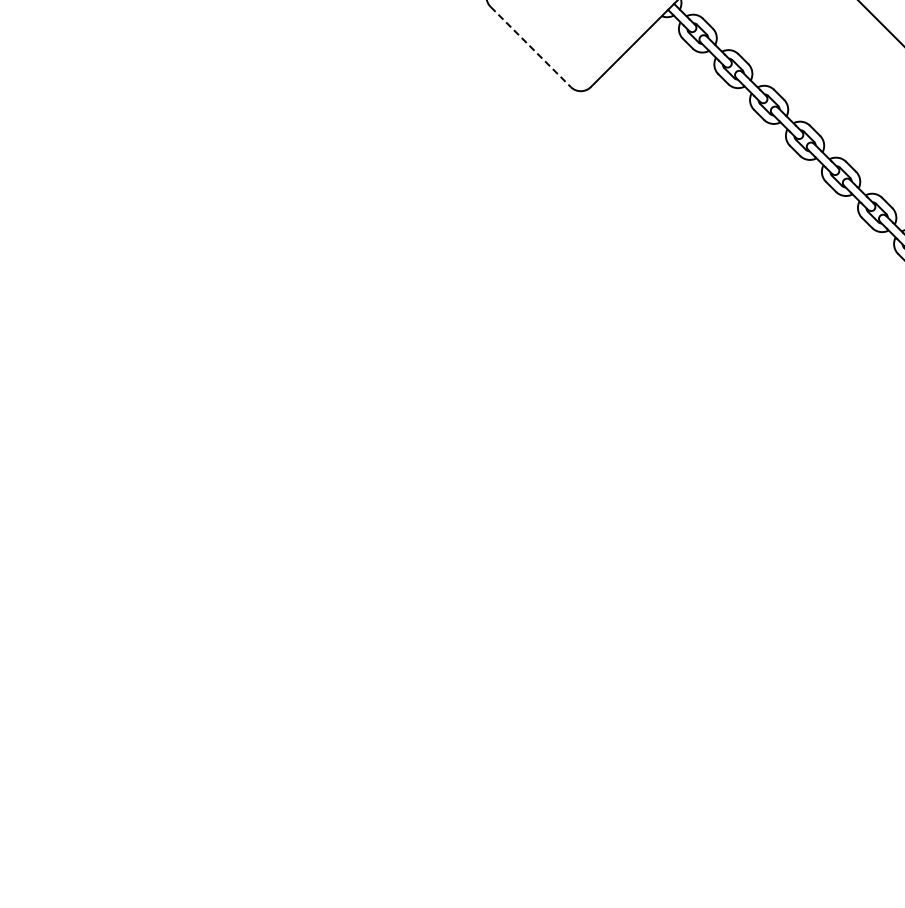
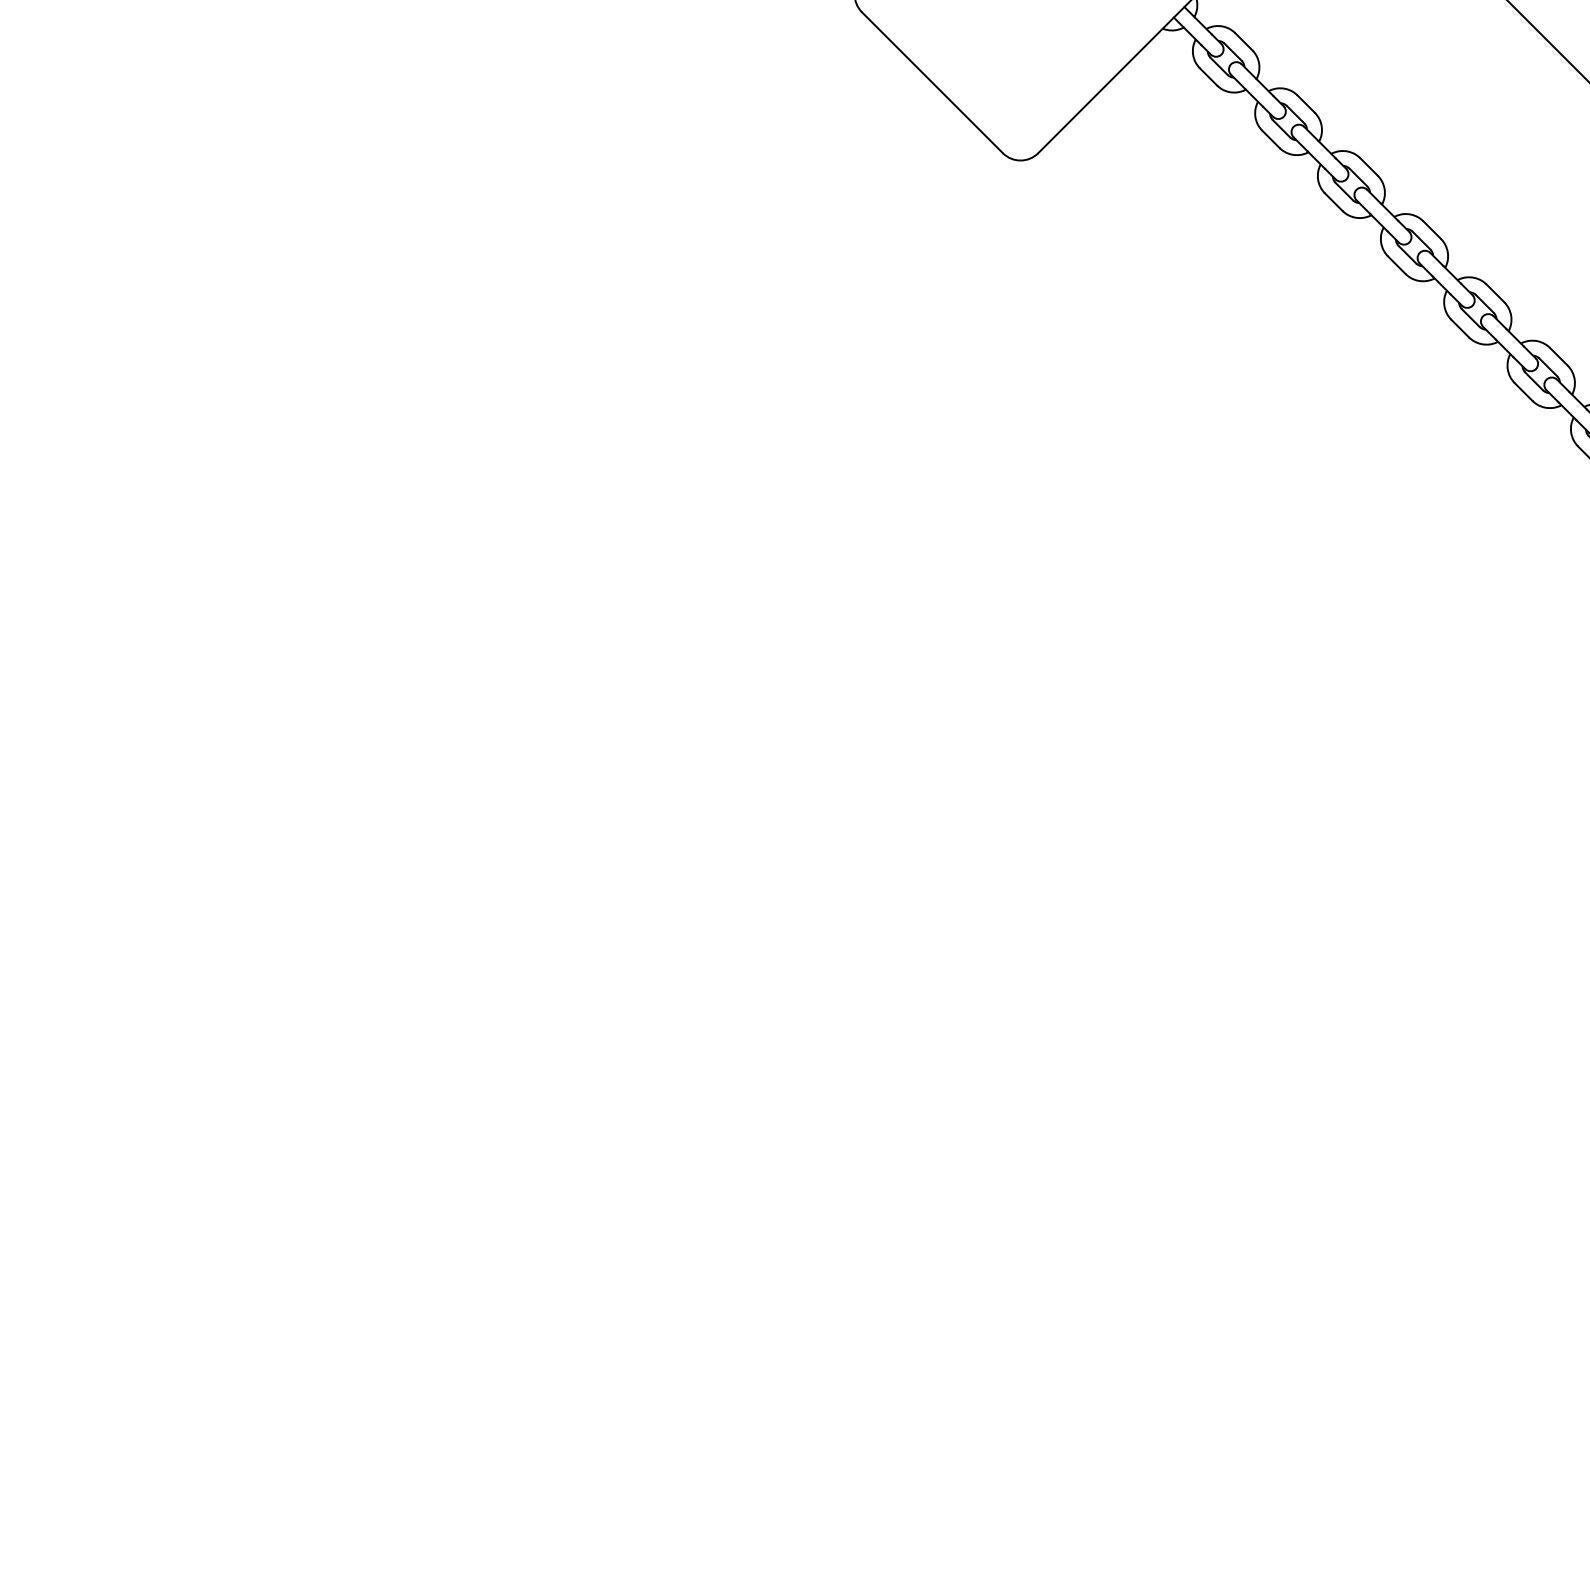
line: (530, 46) -> (932, 81), dashed -> solid

